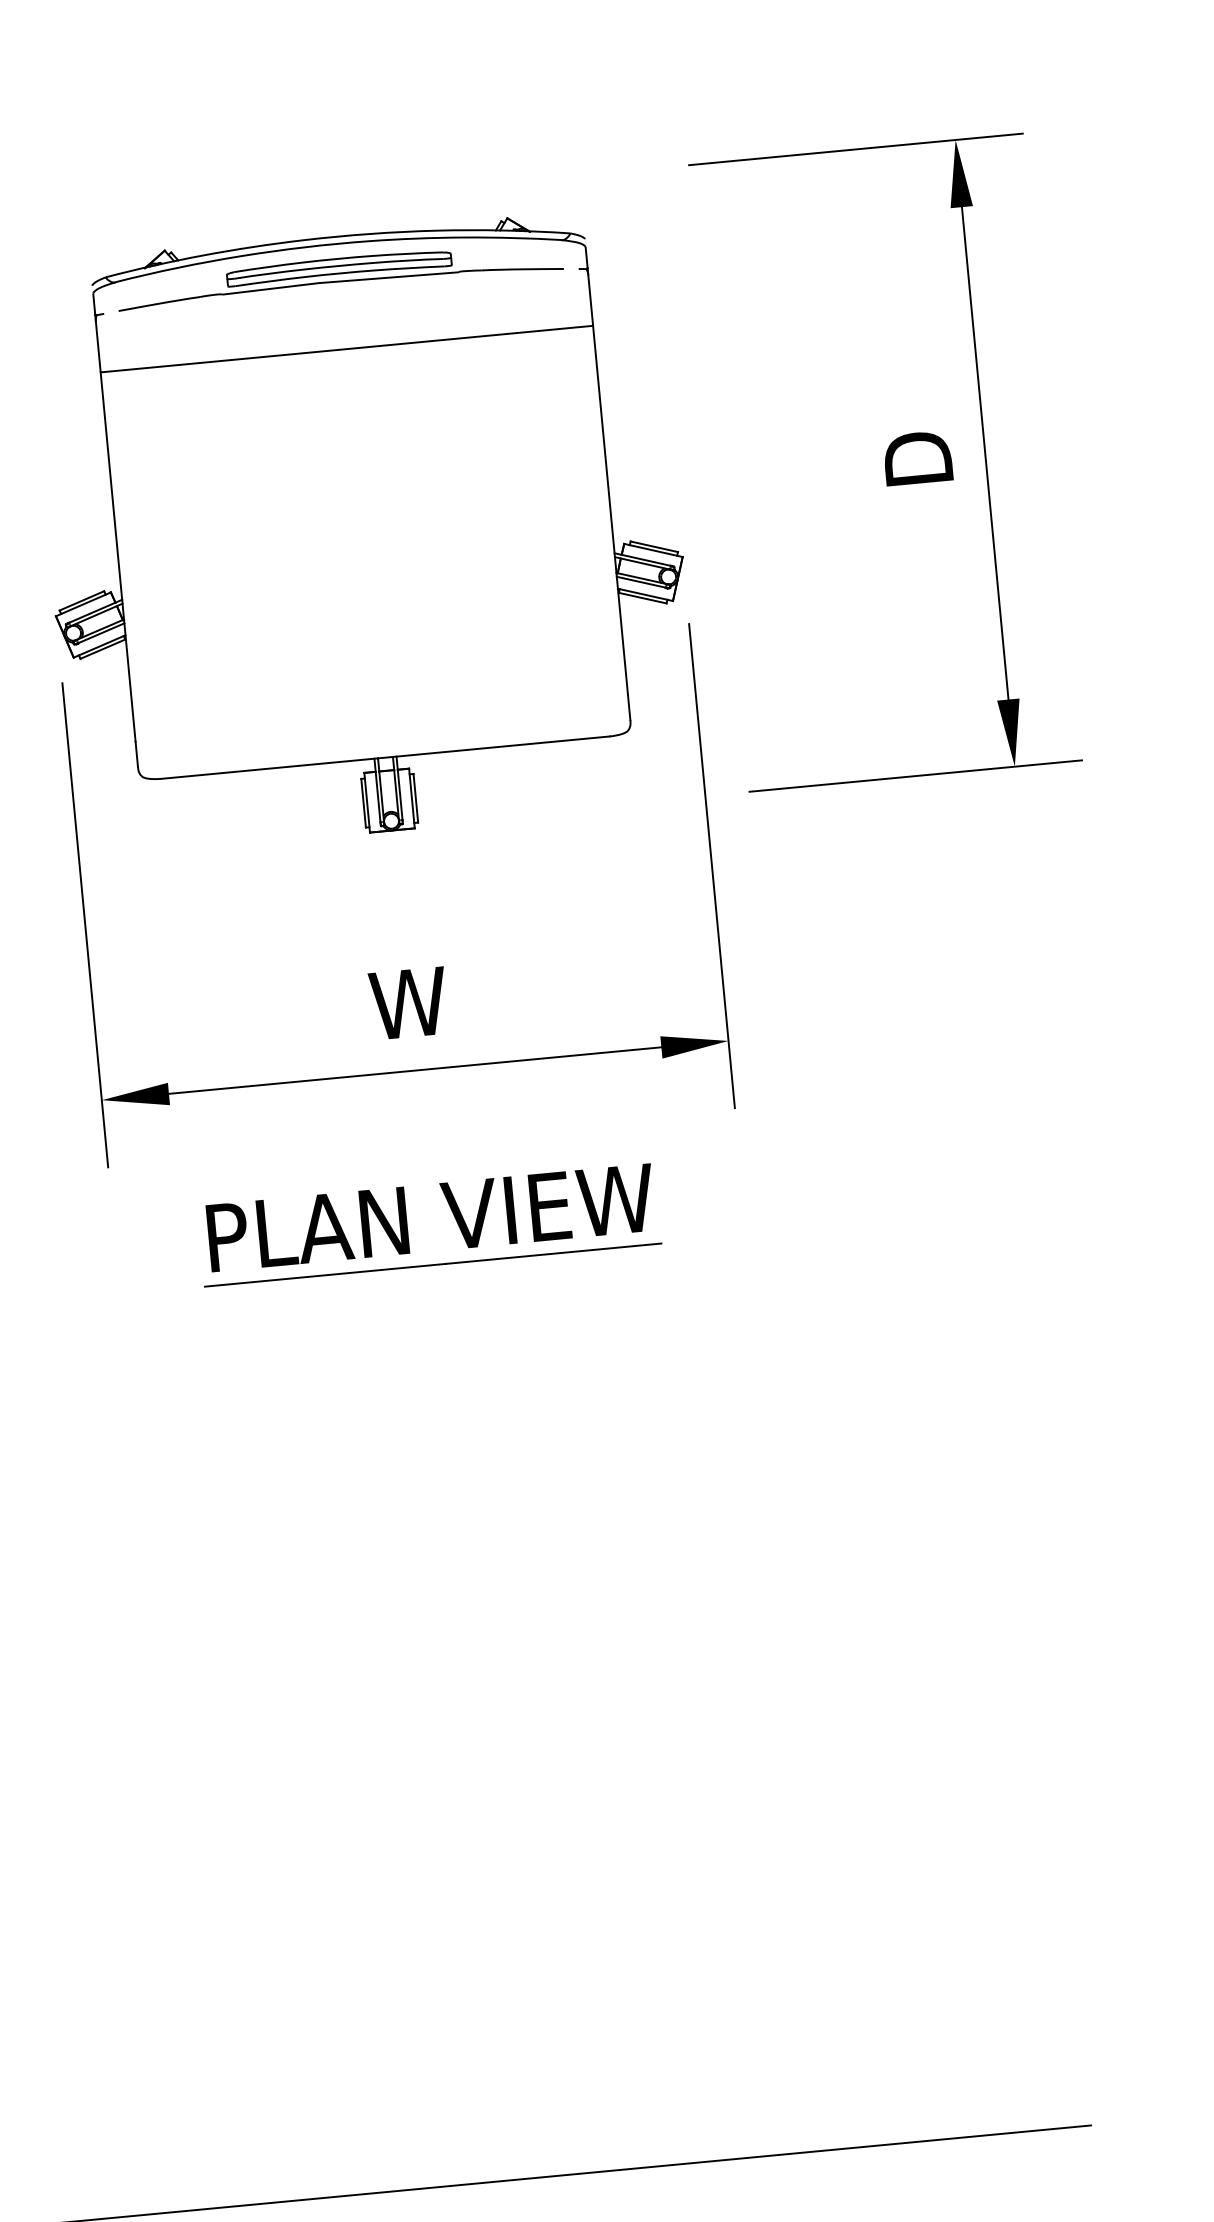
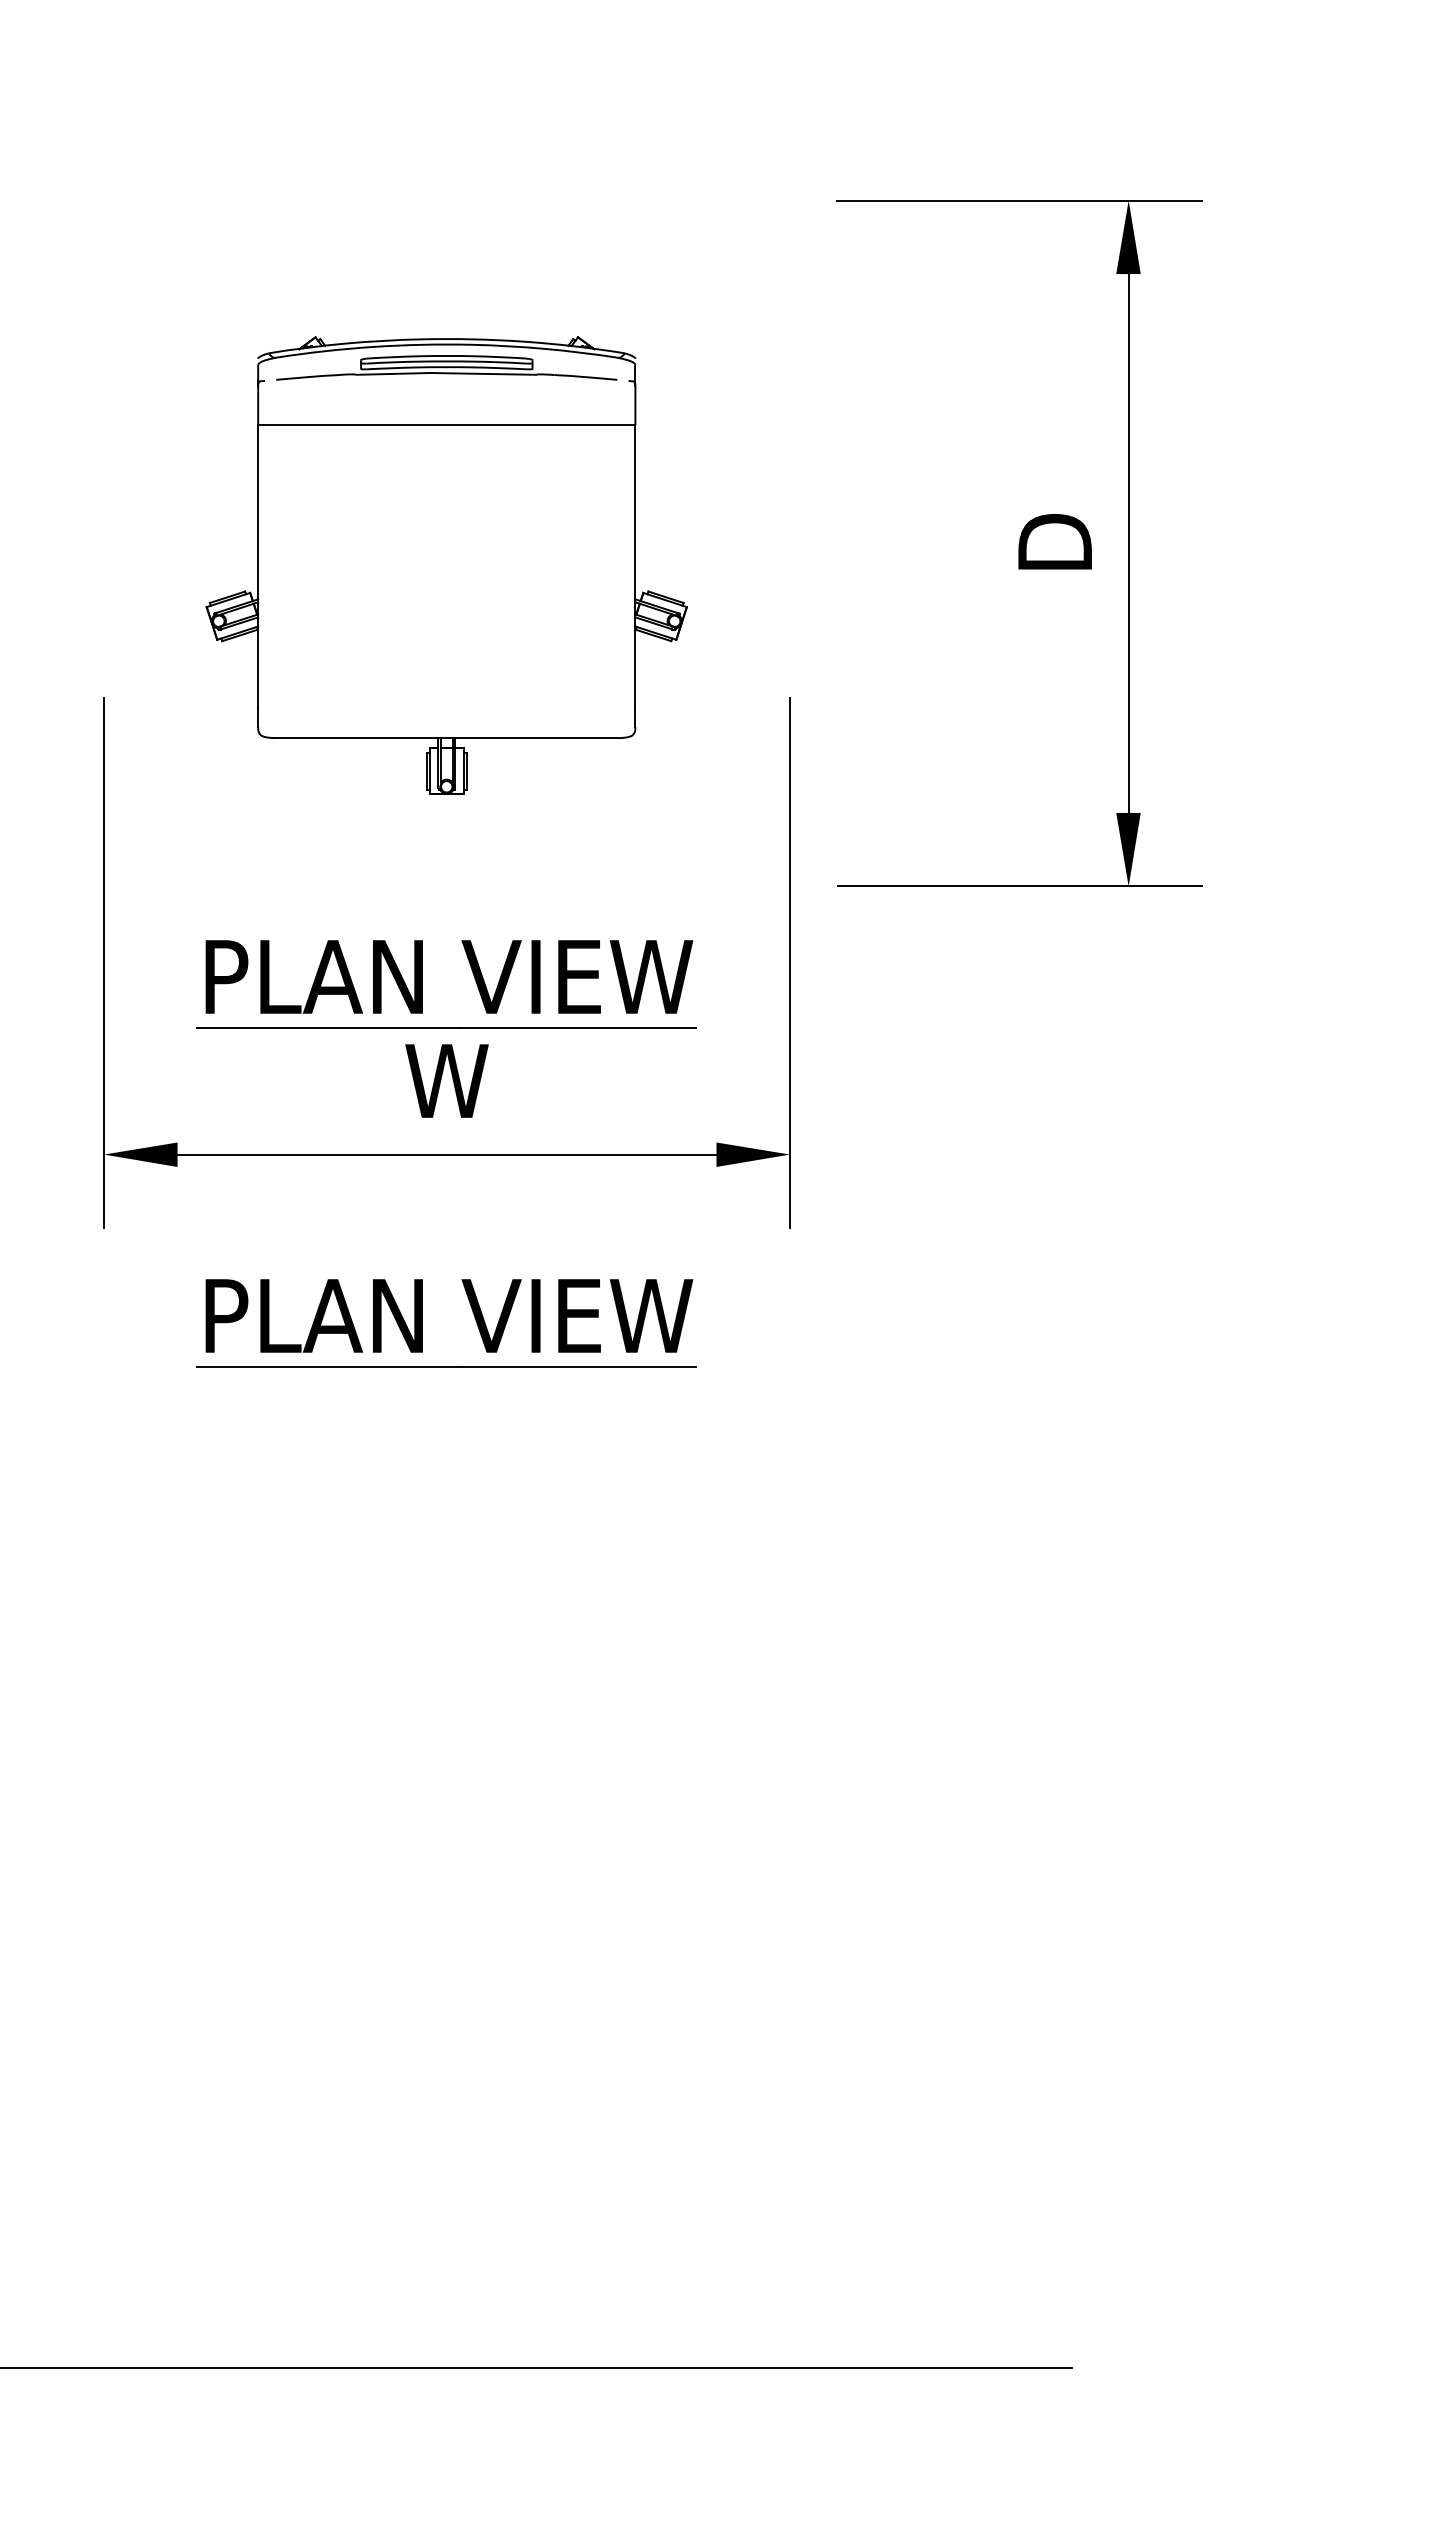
part: (363, 532) -> (446, 565), size x0.7
part: (378, 917) -> (422, 984), added

